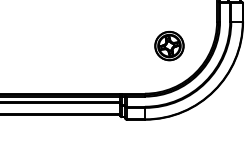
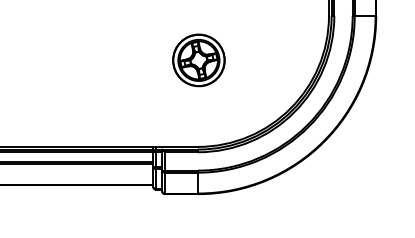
part: (169, 45) -> (198, 59), moved

